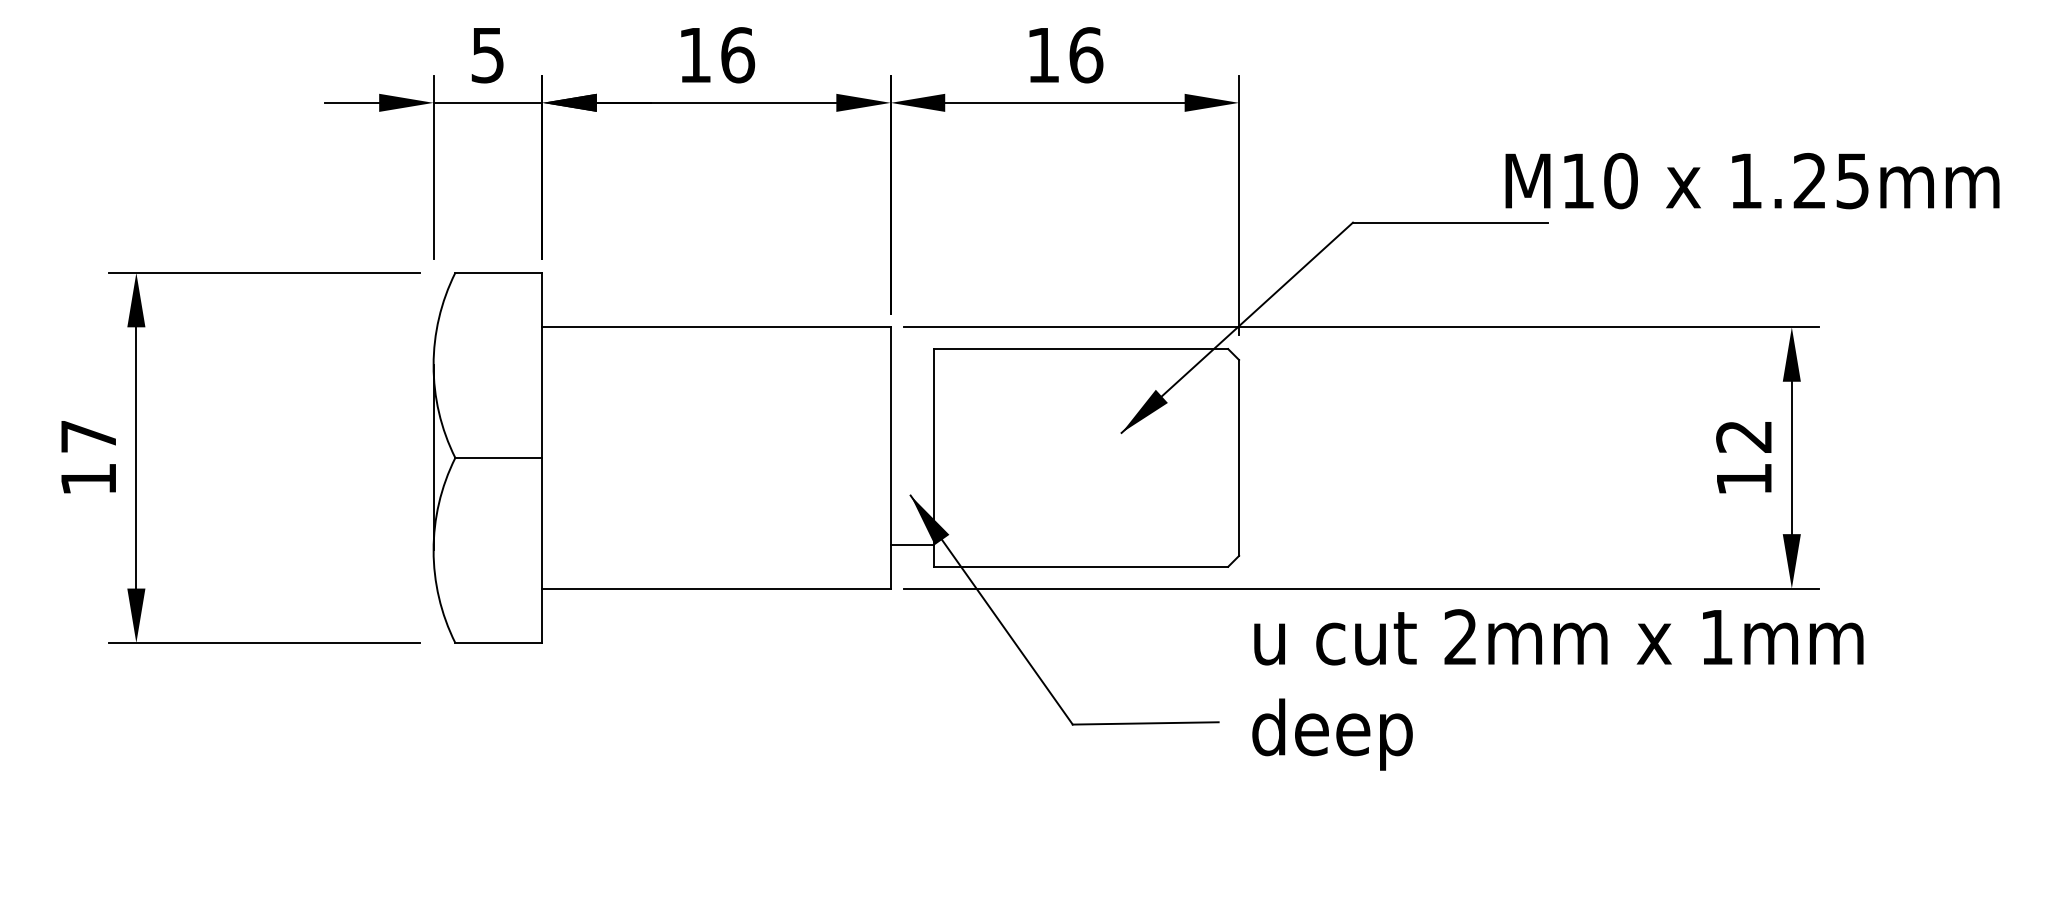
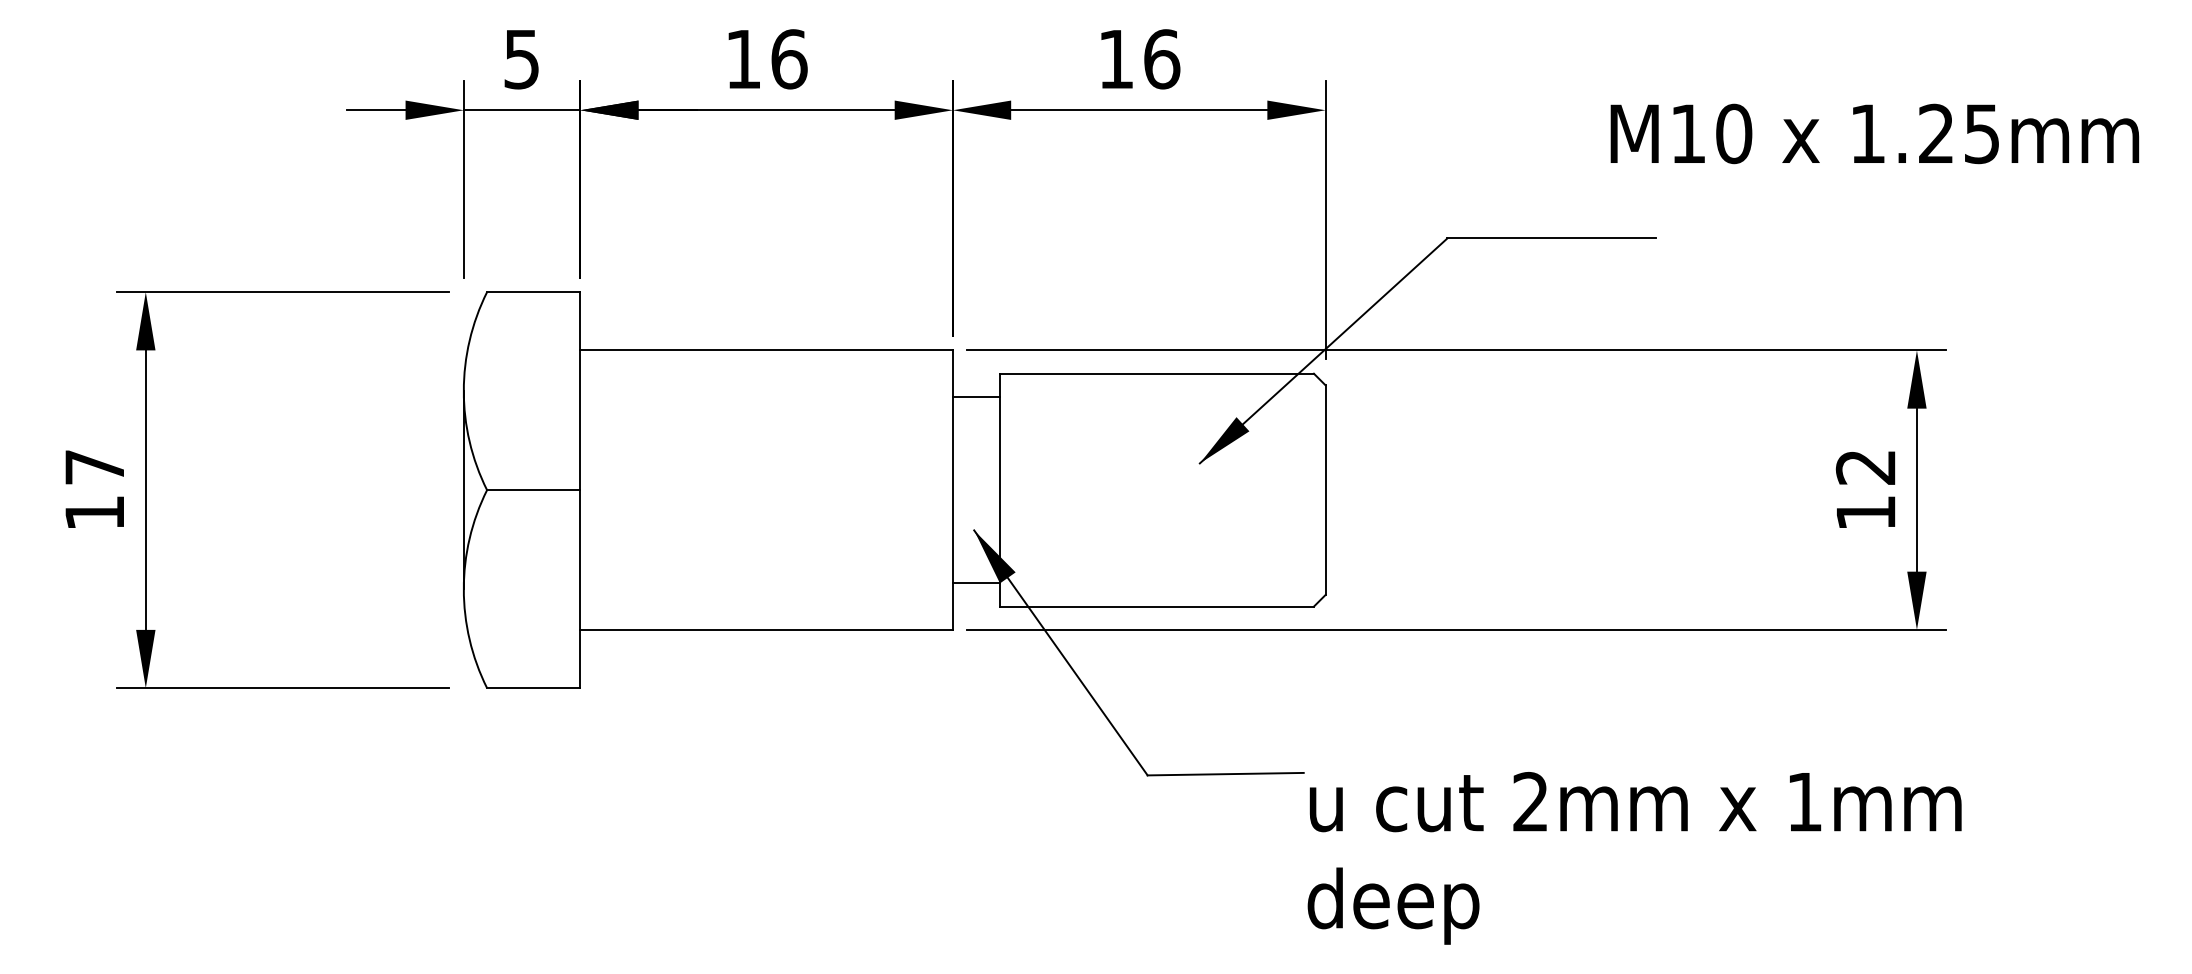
text: (1752, 180) -> (1874, 133), moved
line: (911, 370) -> (975, 396), added
text: (1557, 690) -> (1634, 858), moved

